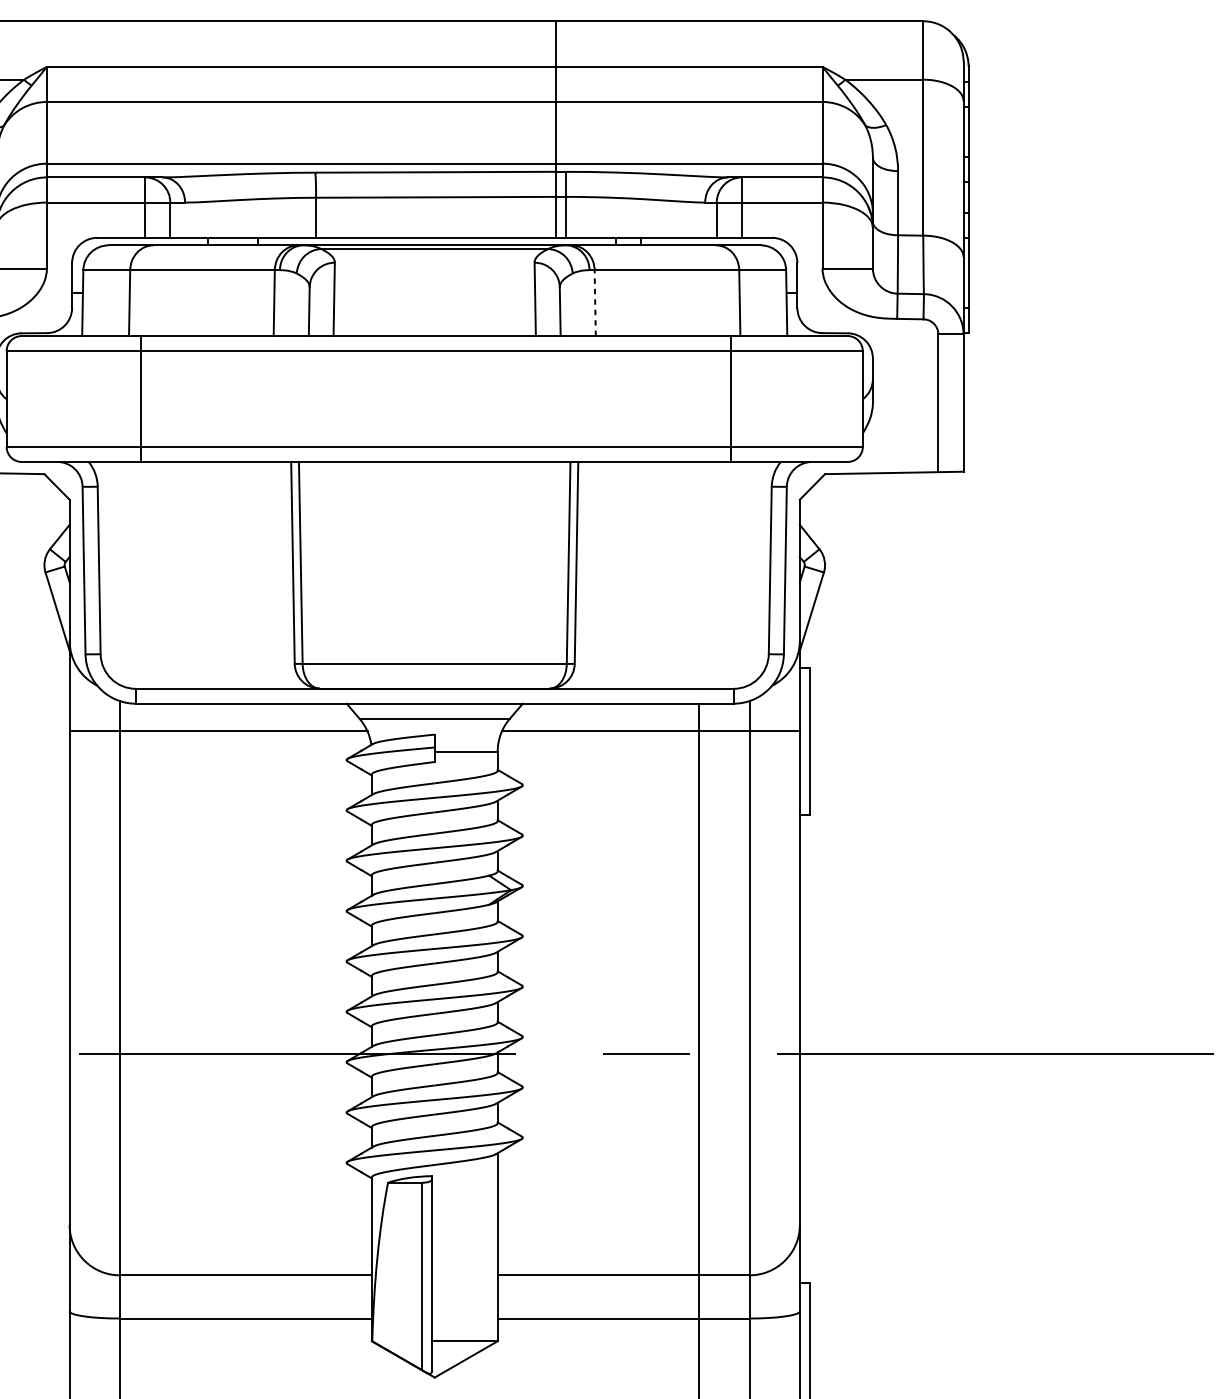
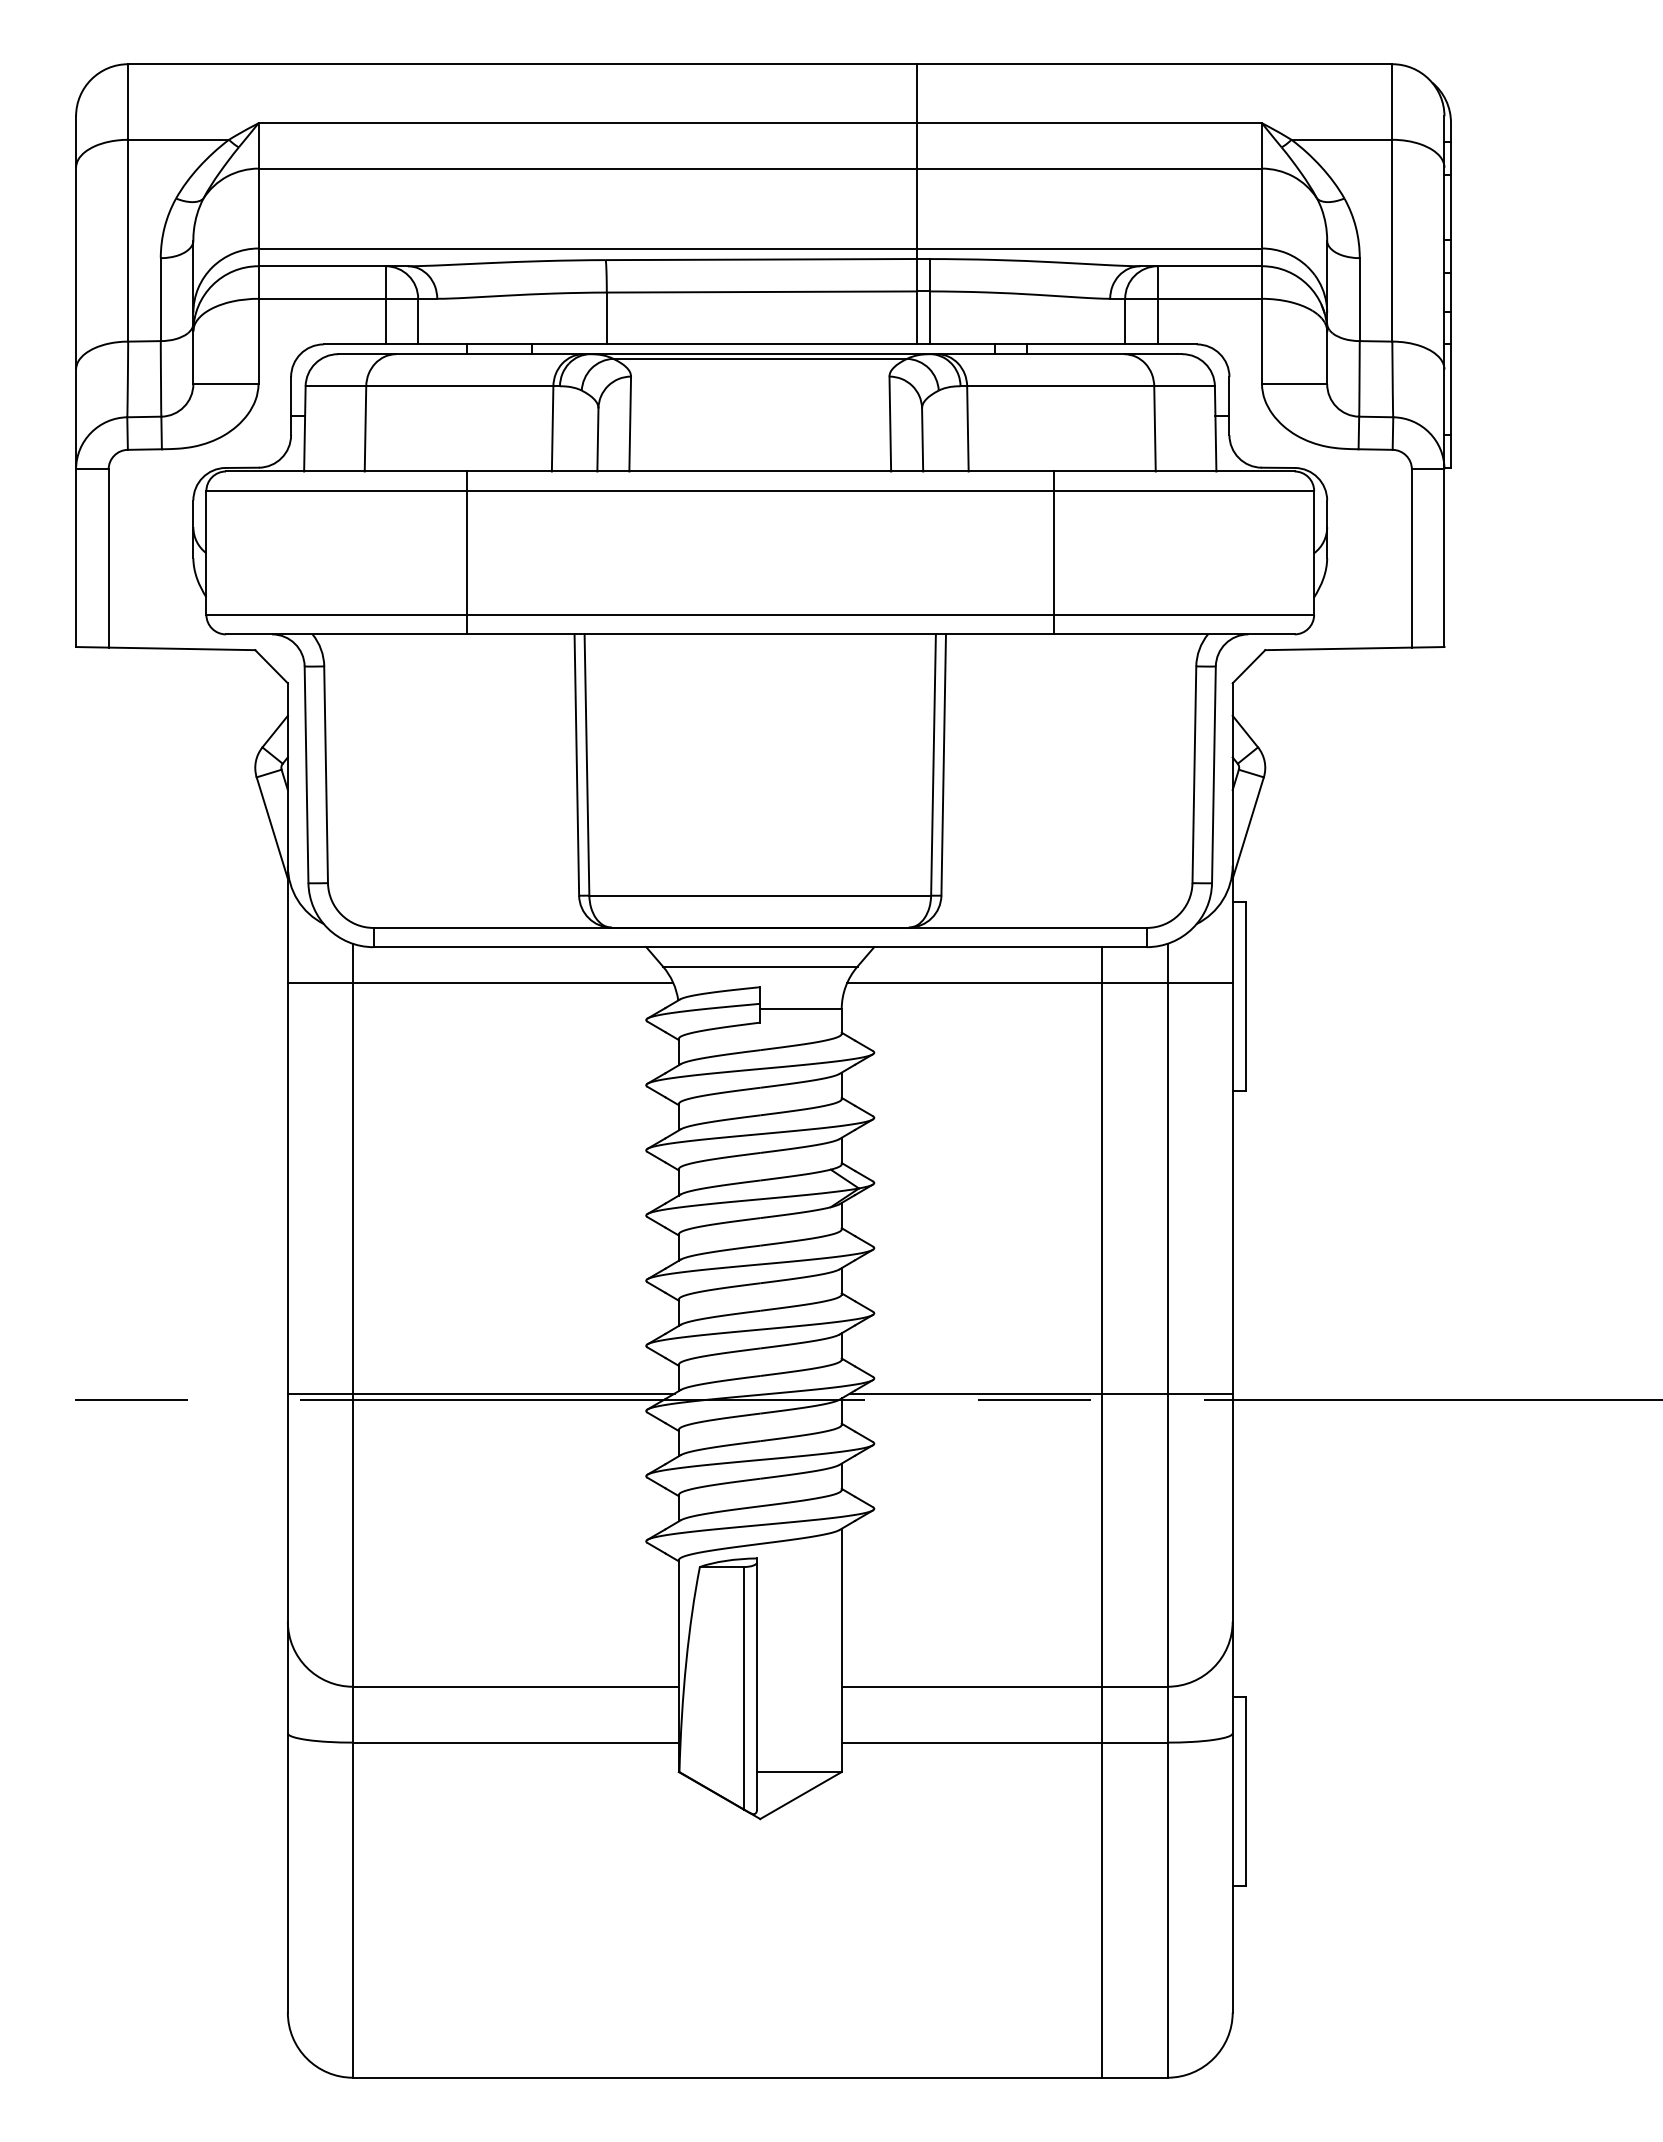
line: (594, 302) -> (967, 428), dashed -> solid
line: (141, 398) -> (467, 552), moved
line: (730, 398) -> (1053, 552), moved
line: (218, 1048) -> (480, 1393), added
line: (652, 1048) -> (1041, 1393), added

